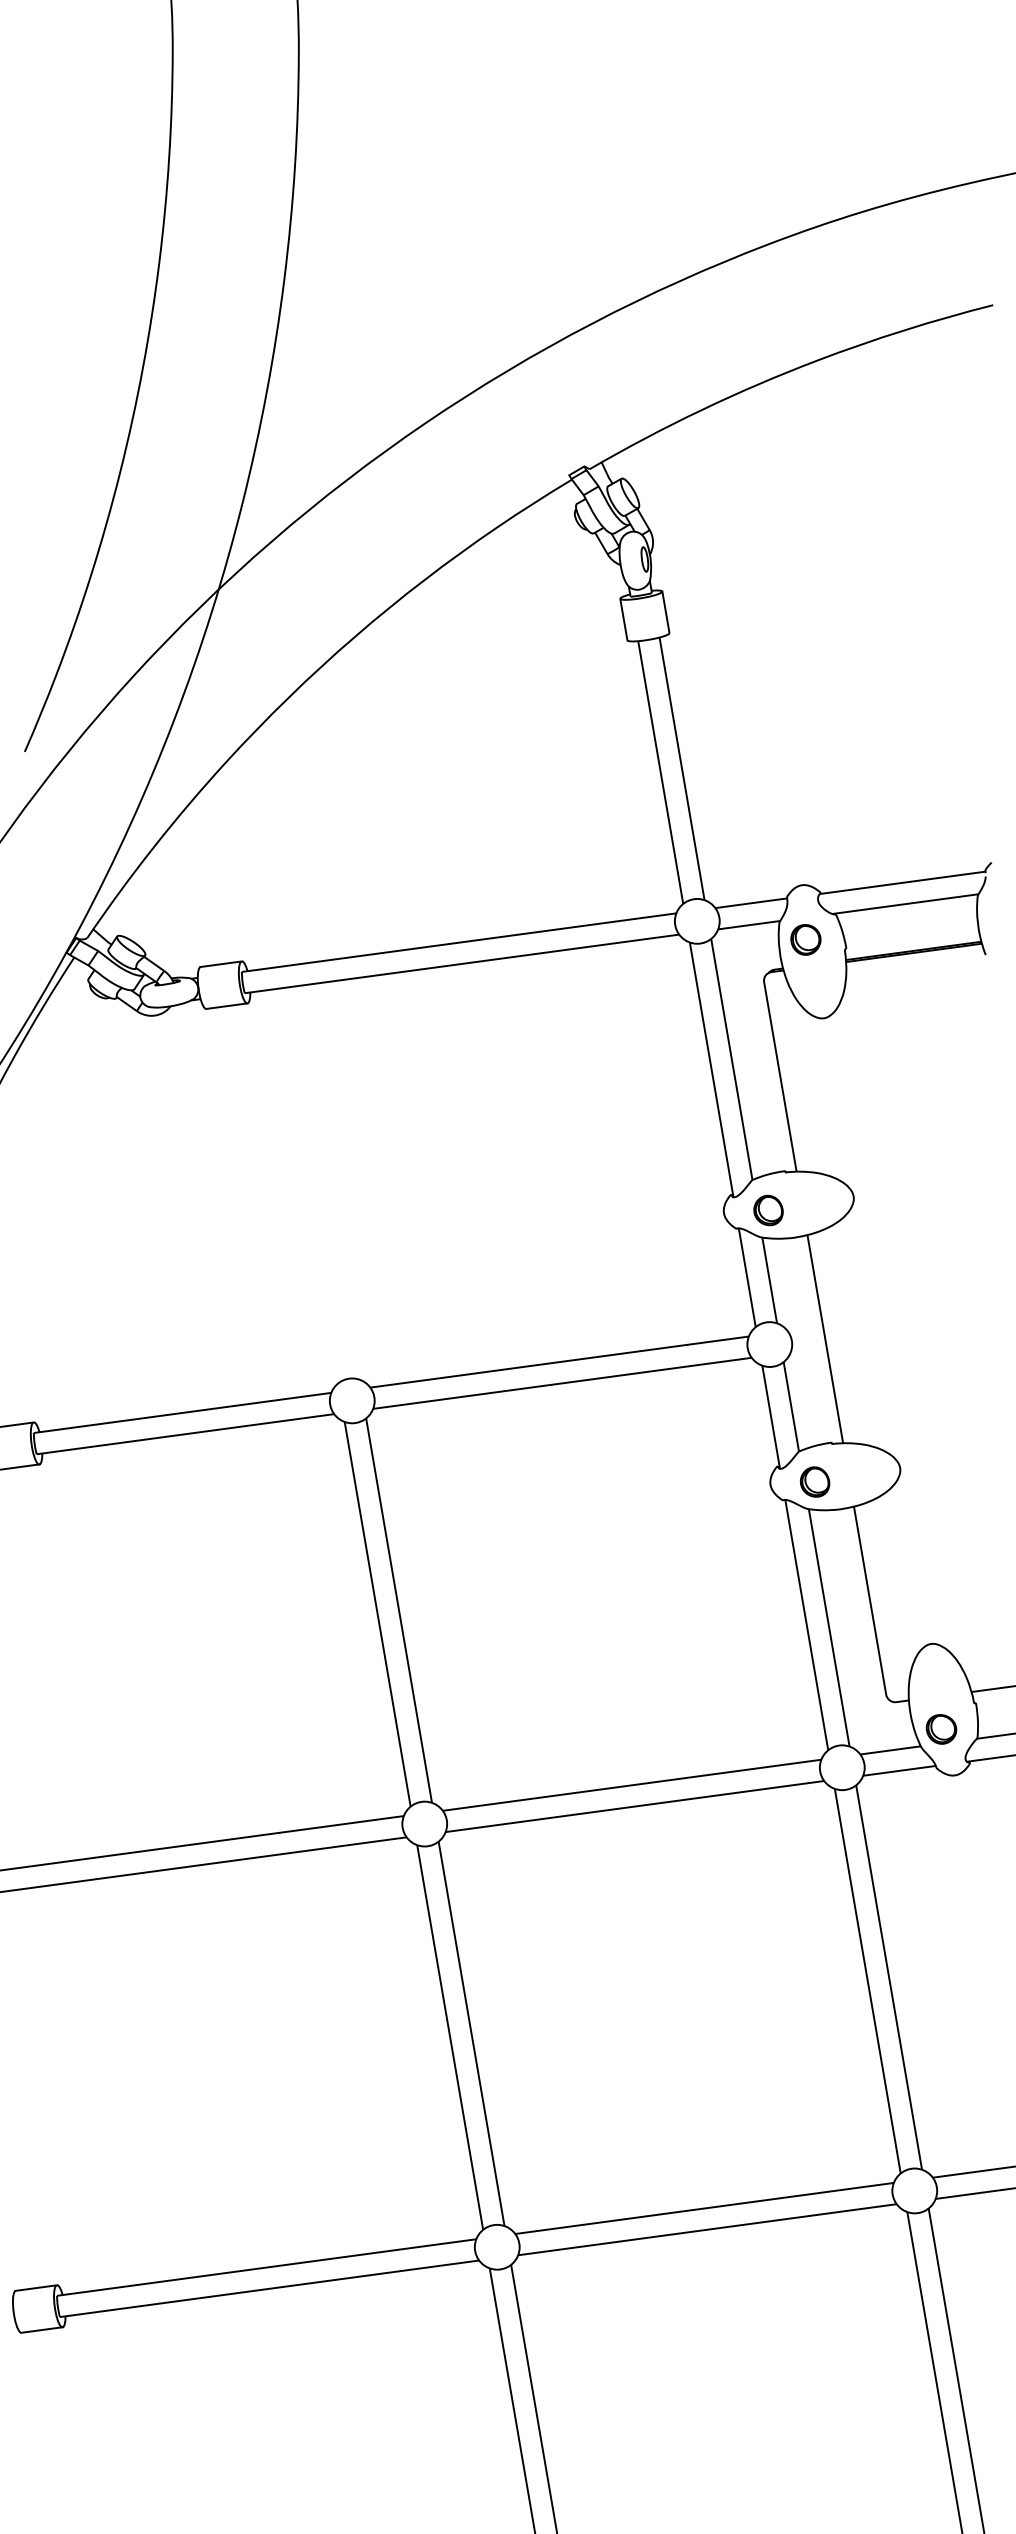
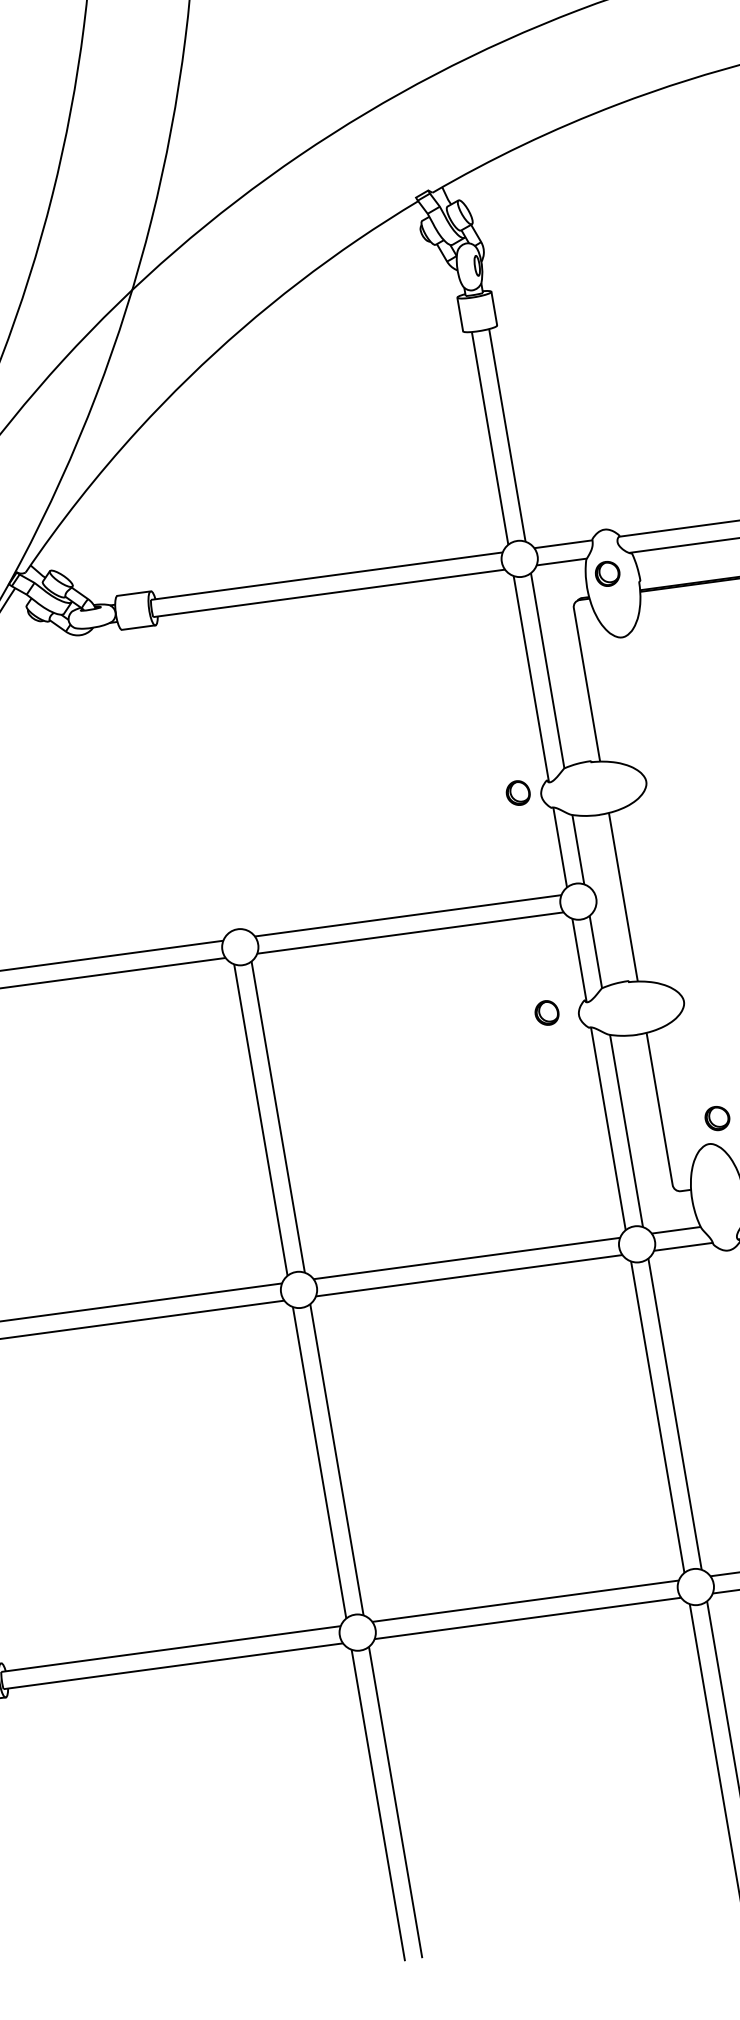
part: (768, 1210) -> (518, 793), moved
part: (814, 1481) -> (546, 1012), moved
part: (941, 1729) -> (717, 1118), moved

